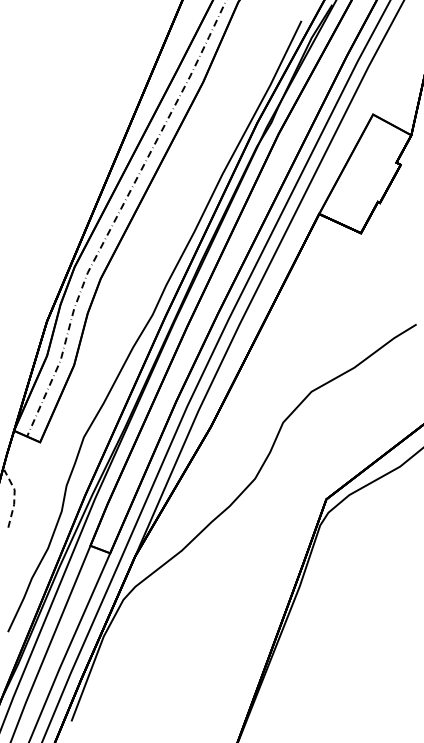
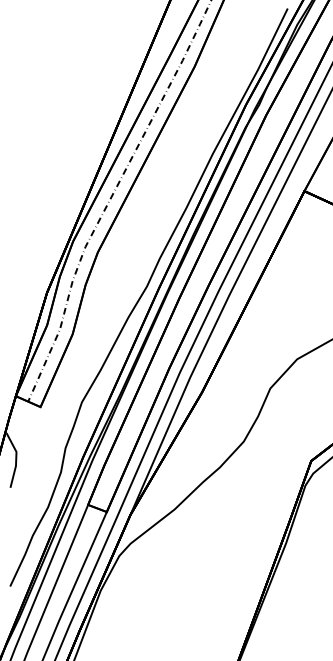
line: (14, 497) -> (16, 459), dashed -> solid

